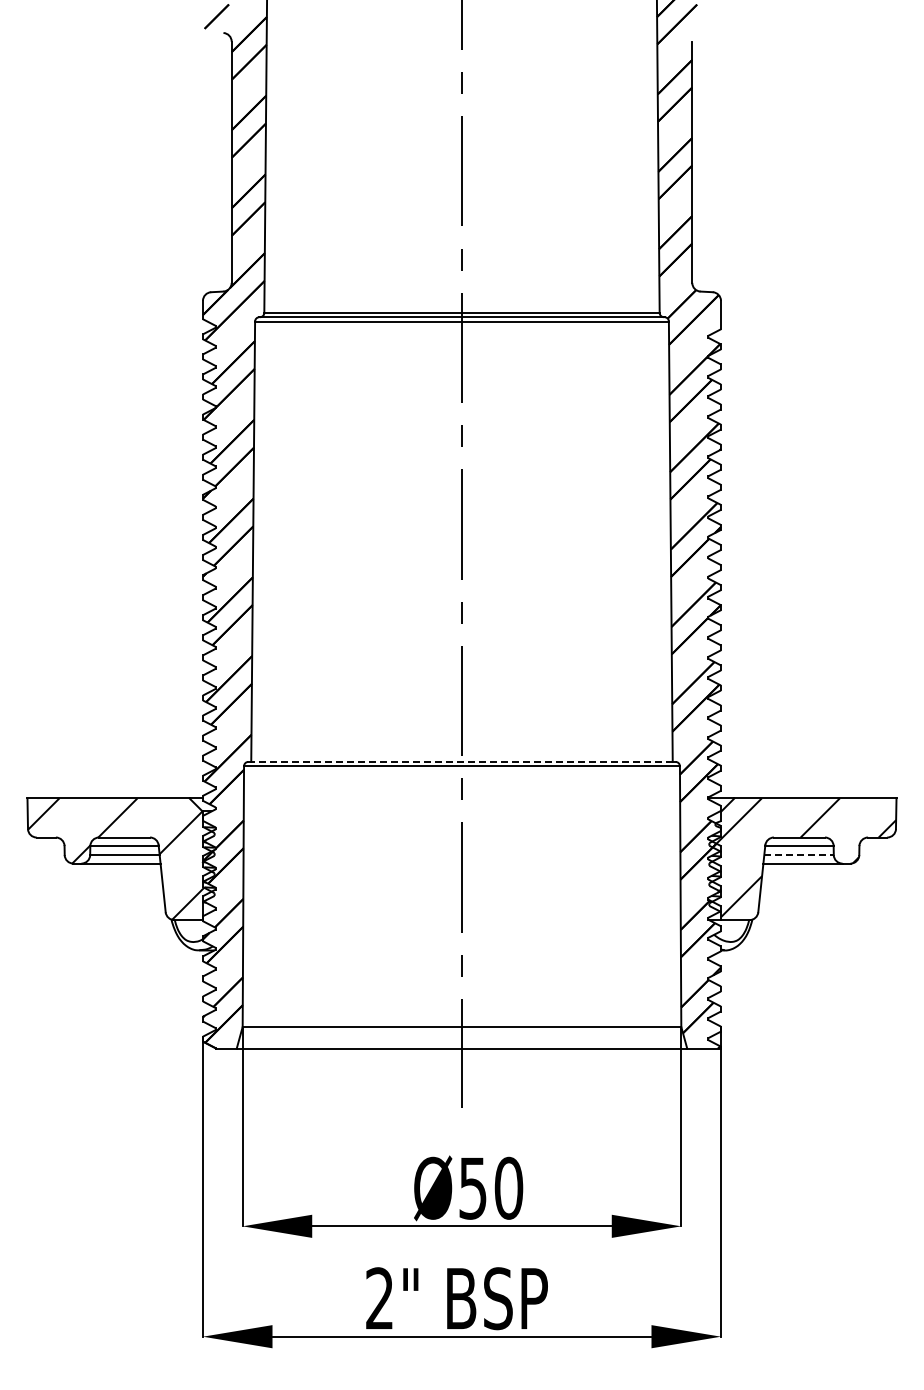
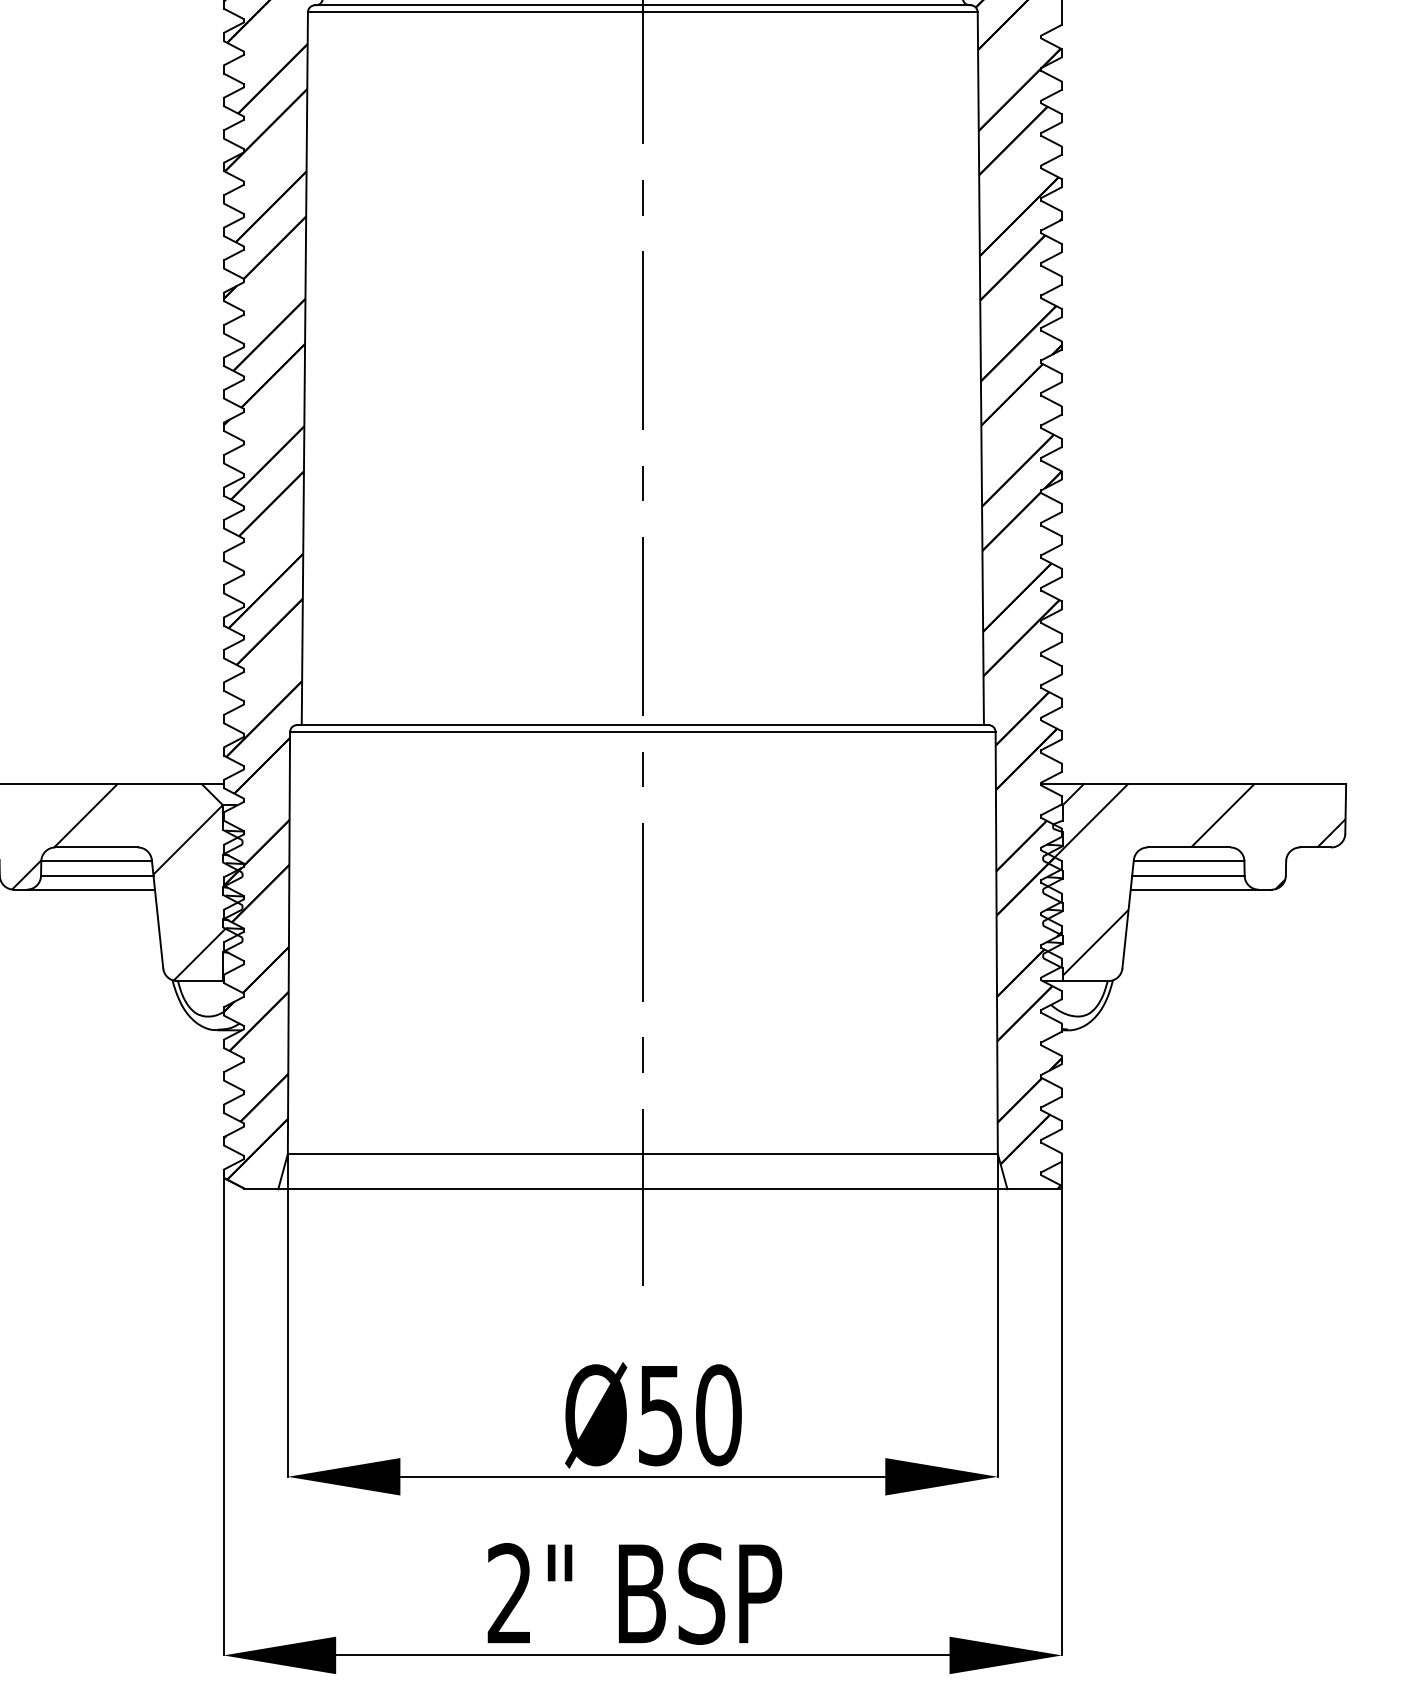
line: (462, 761) -> (643, 724), dashed -> solid
line: (799, 855) -> (1189, 876), dashed -> solid

